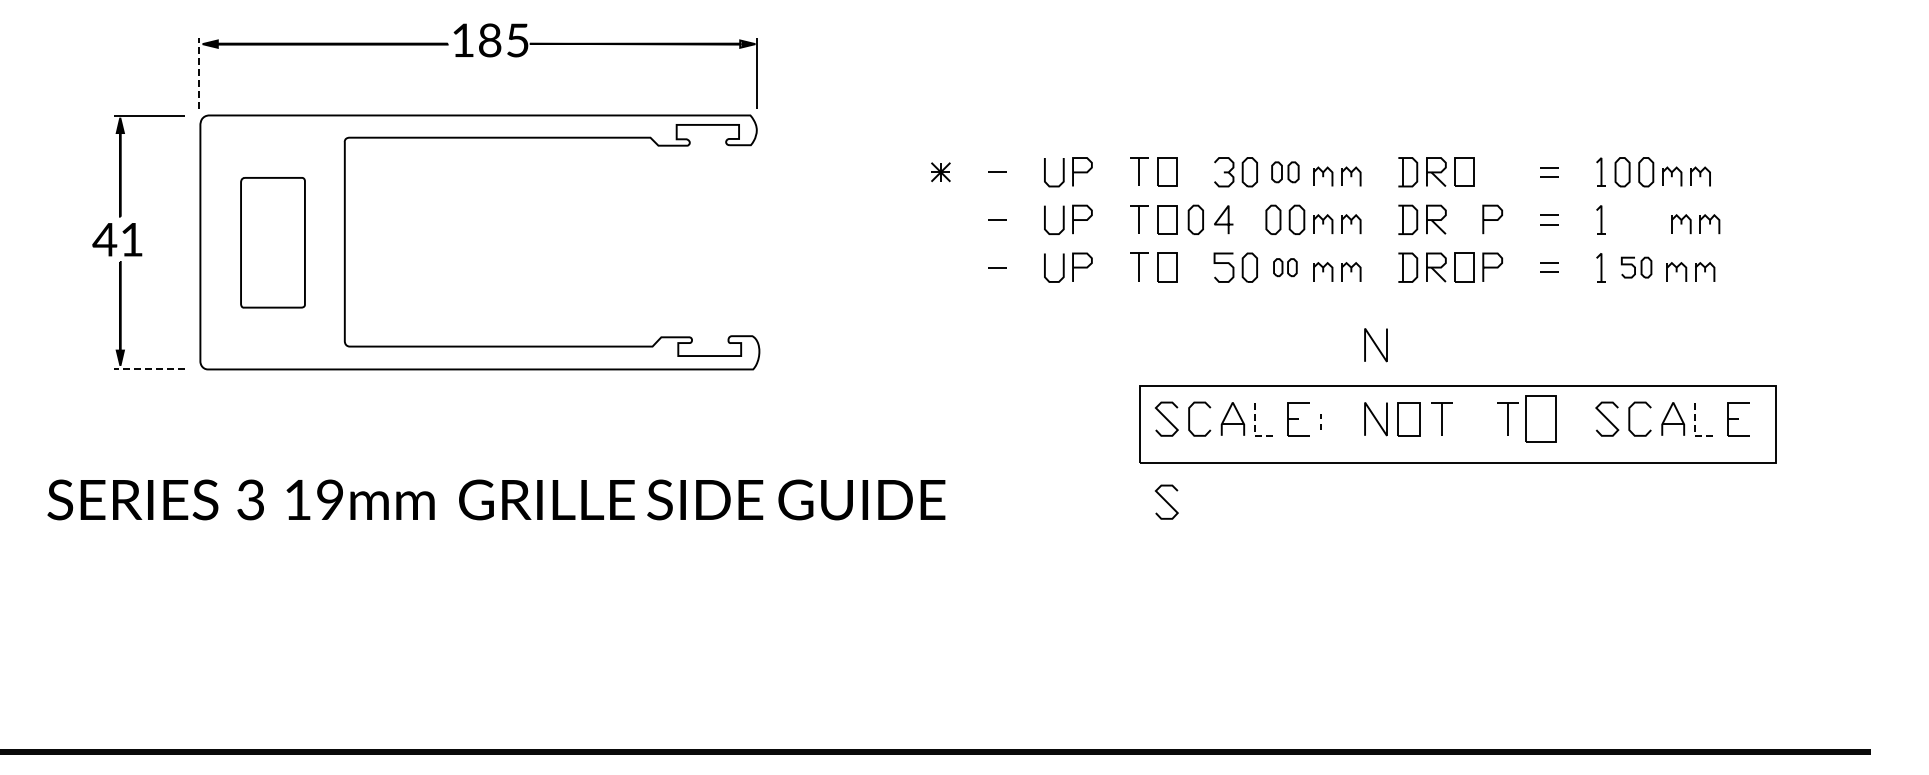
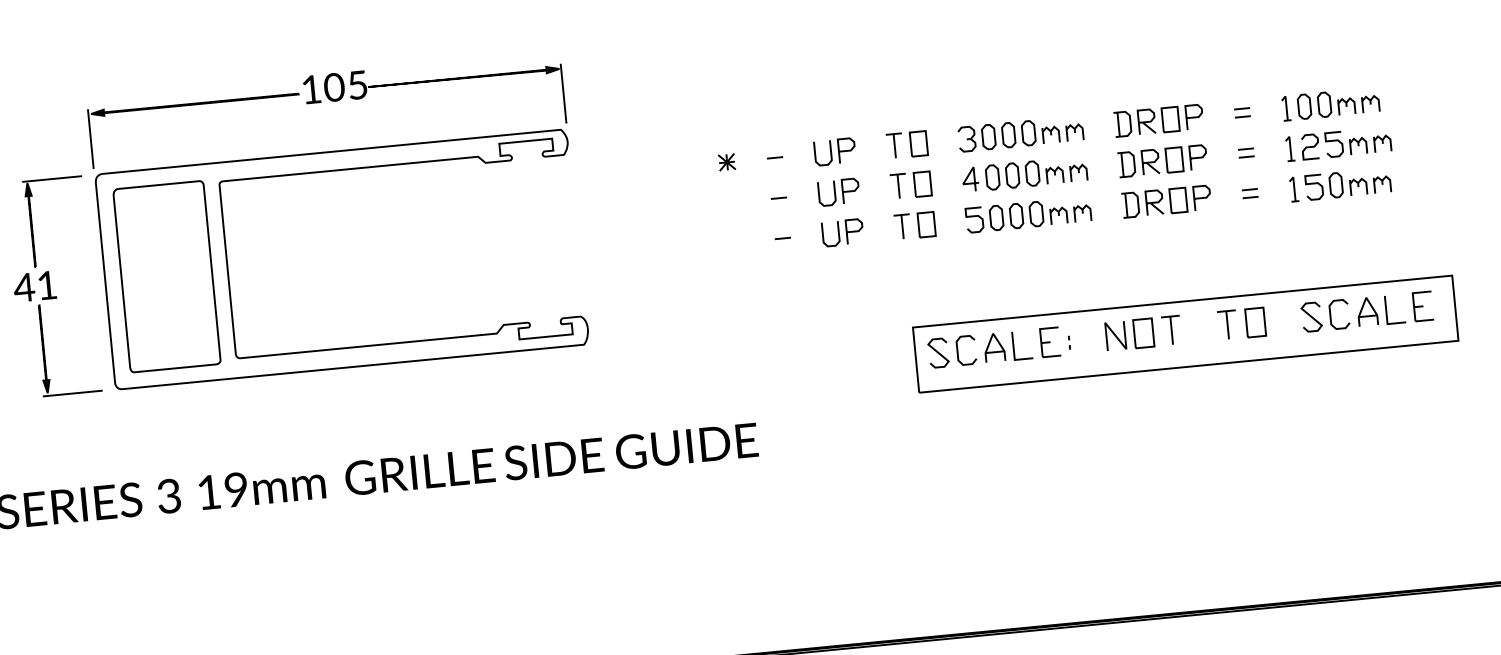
text: (490, 40) -> (334, 87), 18 -> 10
line: (199, 72) -> (90, 138), dashed -> solid
curve: (1492, 171) -> (1194, 116), added
part: (1285, 172) -> (1018, 134), size x1.43
part: (1195, 219) -> (992, 177), moved
part: (1464, 219) -> (1174, 159), added
part: (1638, 219) -> (1321, 145), added
part: (272, 242) -> (166, 276), size x1.67
part: (1285, 267) -> (1026, 214), size x1.67
part: (1636, 267) -> (1324, 186), size x1.43
line: (1375, 345) -> (1109, 273), removed
line: (149, 368) -> (72, 393), dashed -> solid
part: (1540, 419) -> (1255, 322), size x0.71
line: (1255, 430) -> (1014, 355), dashed -> solid
line: (1695, 430) -> (1387, 319), dashed -> solid
curve: (1166, 501) -> (945, 422), removed

